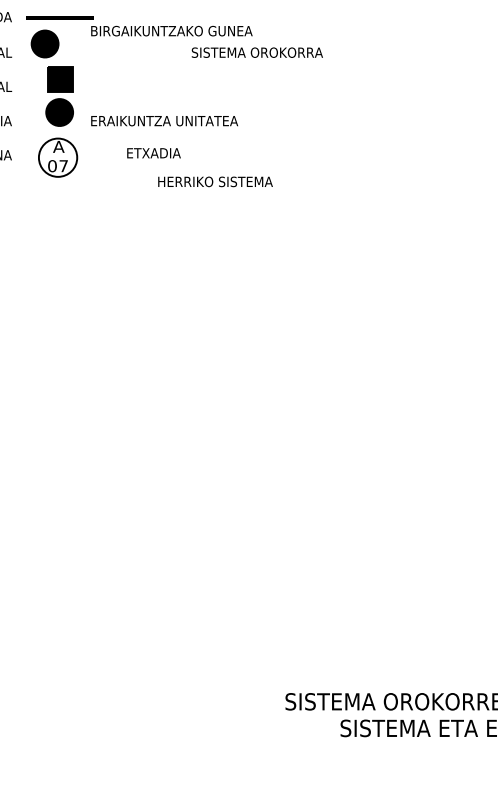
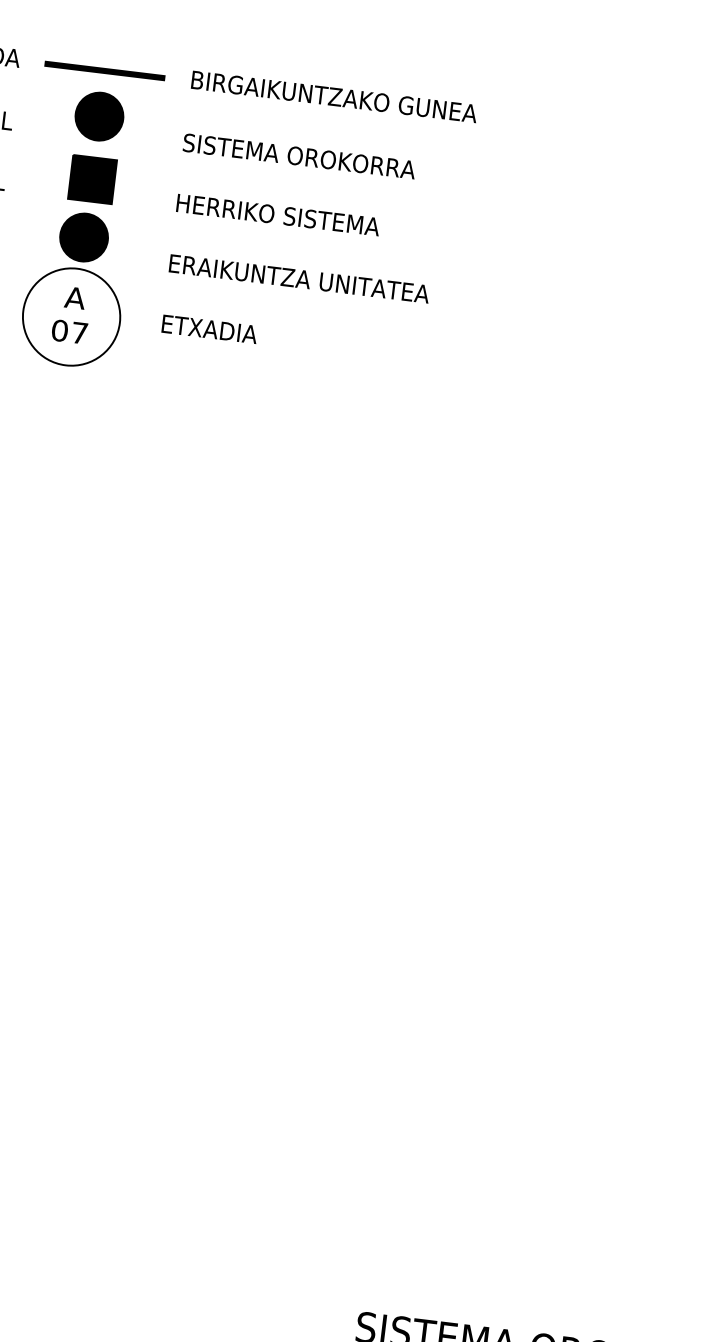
text: (171, 30) -> (333, 95), moved
part: (44, 43) -> (98, 115), moved
text: (256, 52) -> (297, 155), moved
text: (164, 121) -> (299, 279), moved
text: (153, 153) -> (208, 329), moved
circle: (57, 157) -> (70, 316), size x1.43
text: (215, 181) -> (278, 214), moved

